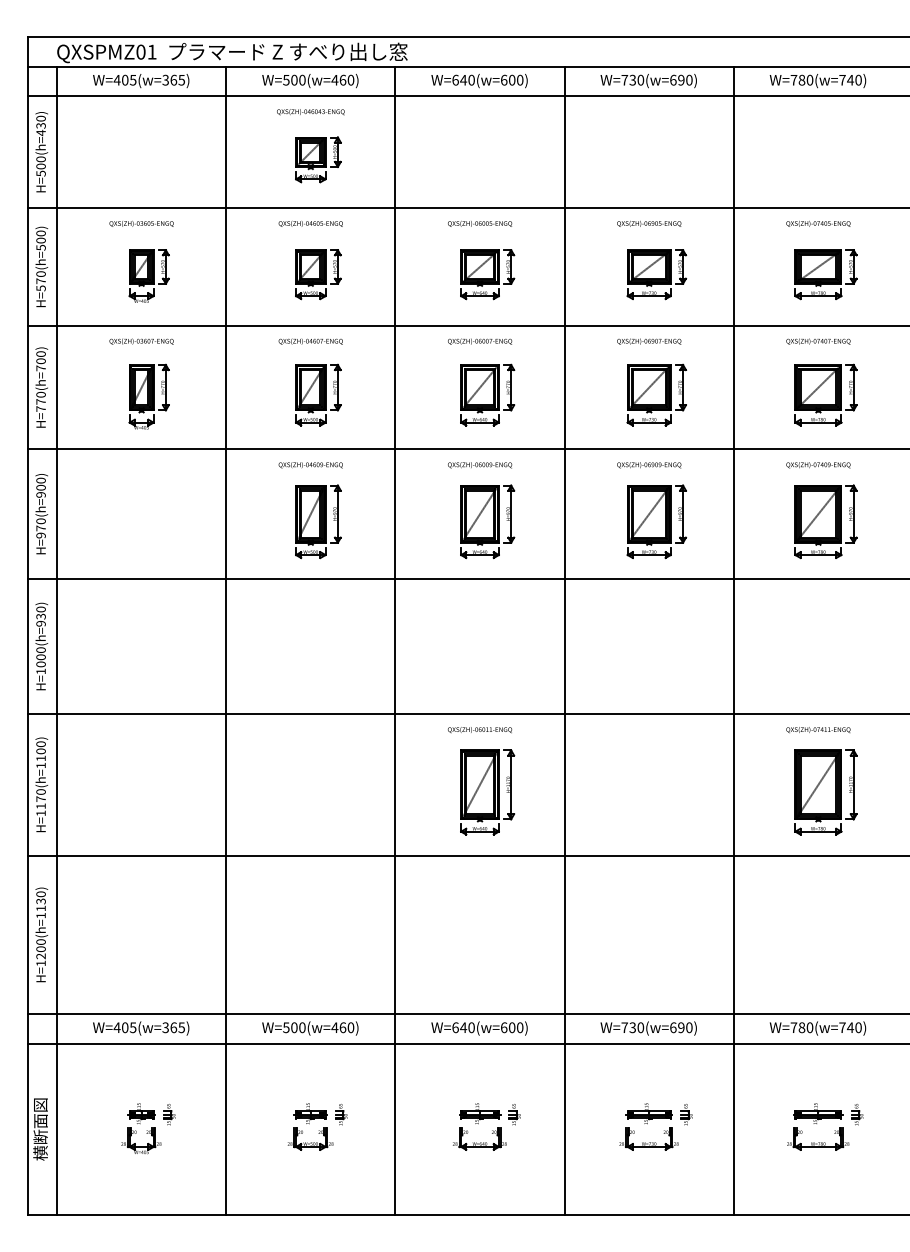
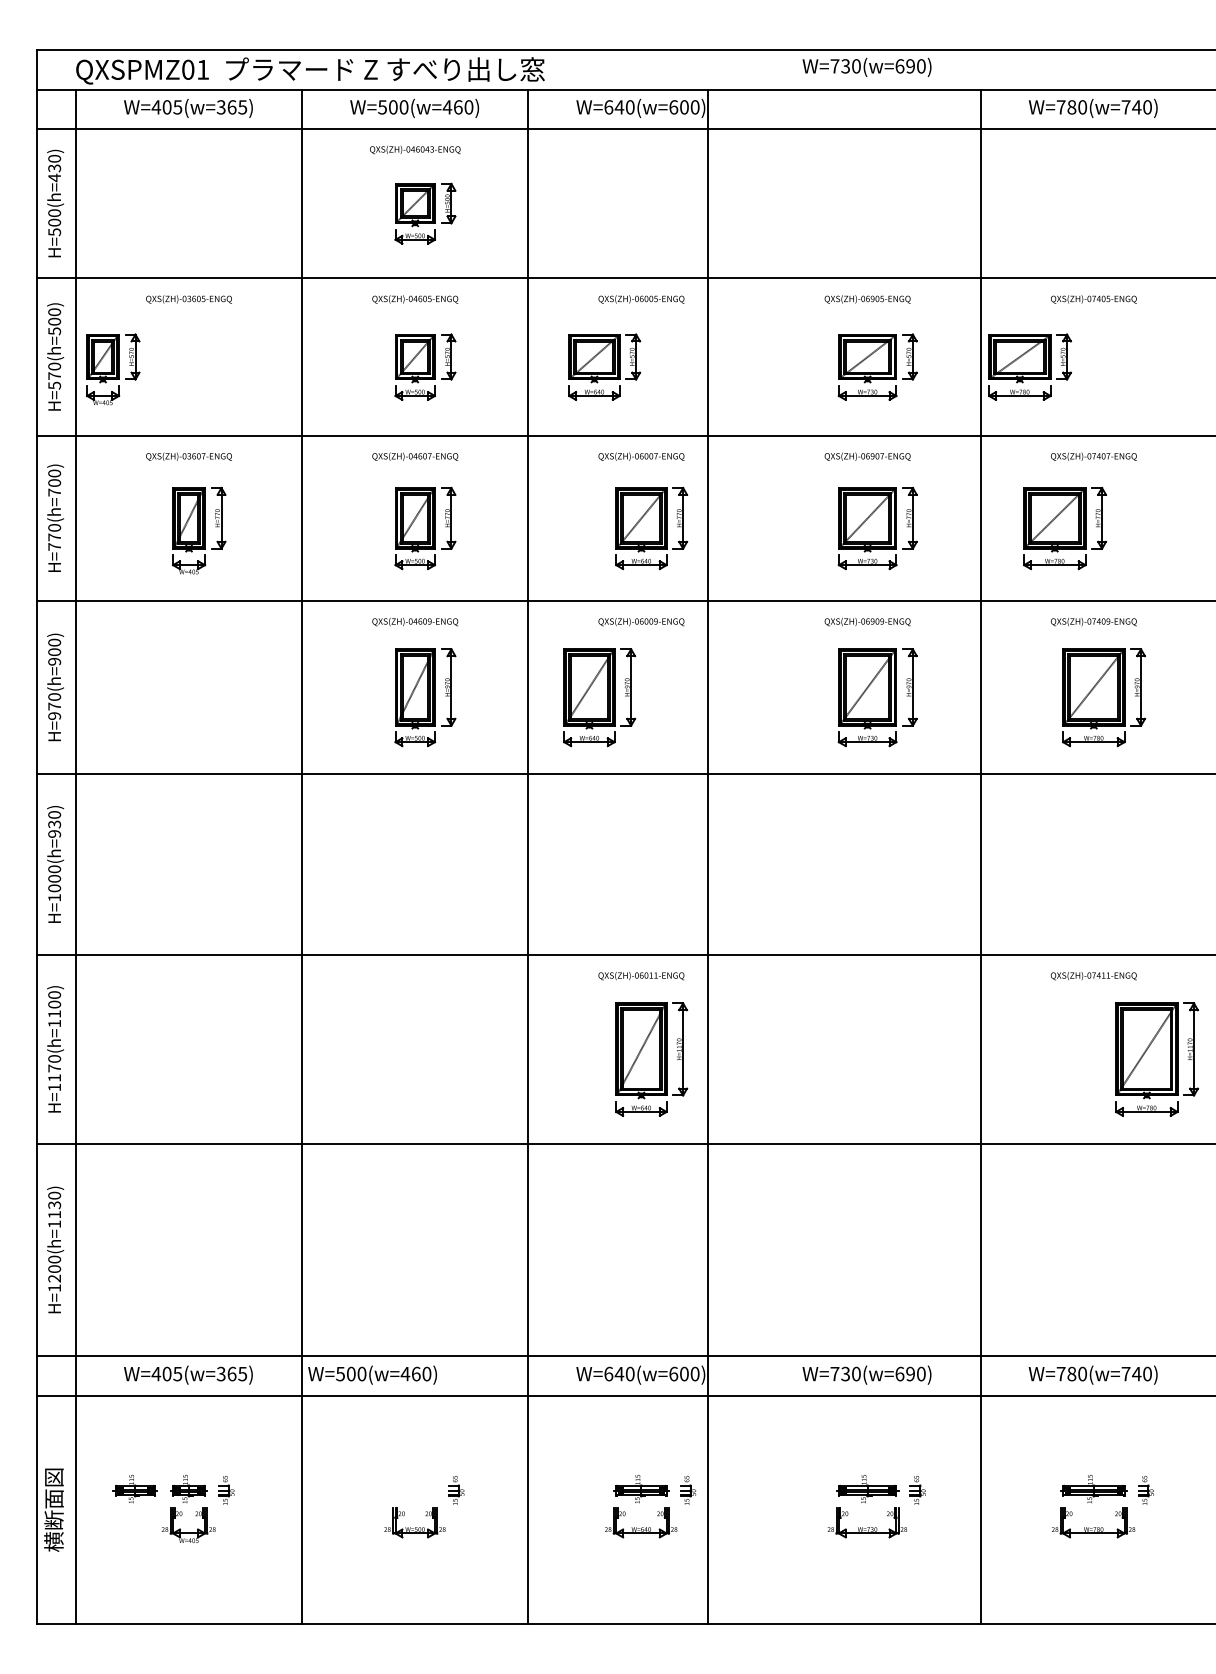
text: (648, 80) -> (866, 66), moved
part: (487, 274) -> (604, 366), moved
part: (826, 274) -> (1030, 366), moved
part: (149, 276) -> (113, 369), moved
part: (826, 395) -> (1065, 528), moved
part: (487, 521) -> (599, 697), moved
line: (564, 640) -> (707, 856), moved
part: (825, 792) -> (1156, 1059), moved
text: (310, 1028) -> (372, 1374), moved
part: (310, 1114) -> (134, 1489), moved

